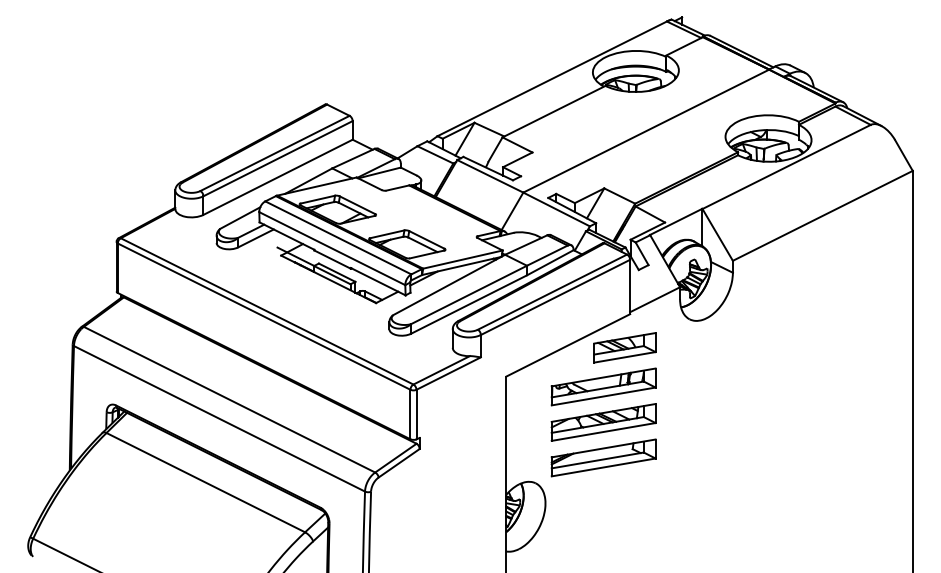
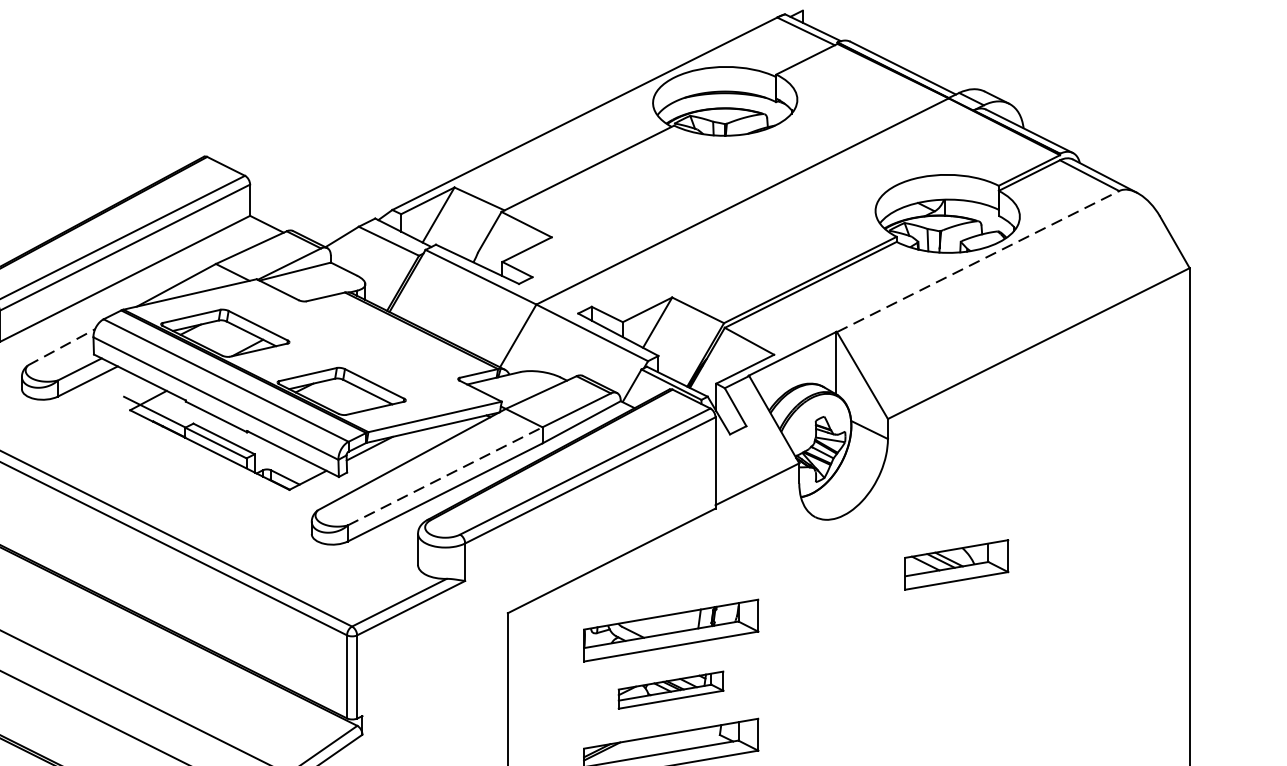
line: (787, 166) -> (979, 260), solid -> dashed
line: (240, 218) -> (61, 348), solid -> dashed
line: (468, 295) -> (444, 477), solid -> dashed
part: (624, 347) -> (956, 564), moved
part: (603, 422) -> (670, 690), size x0.6

